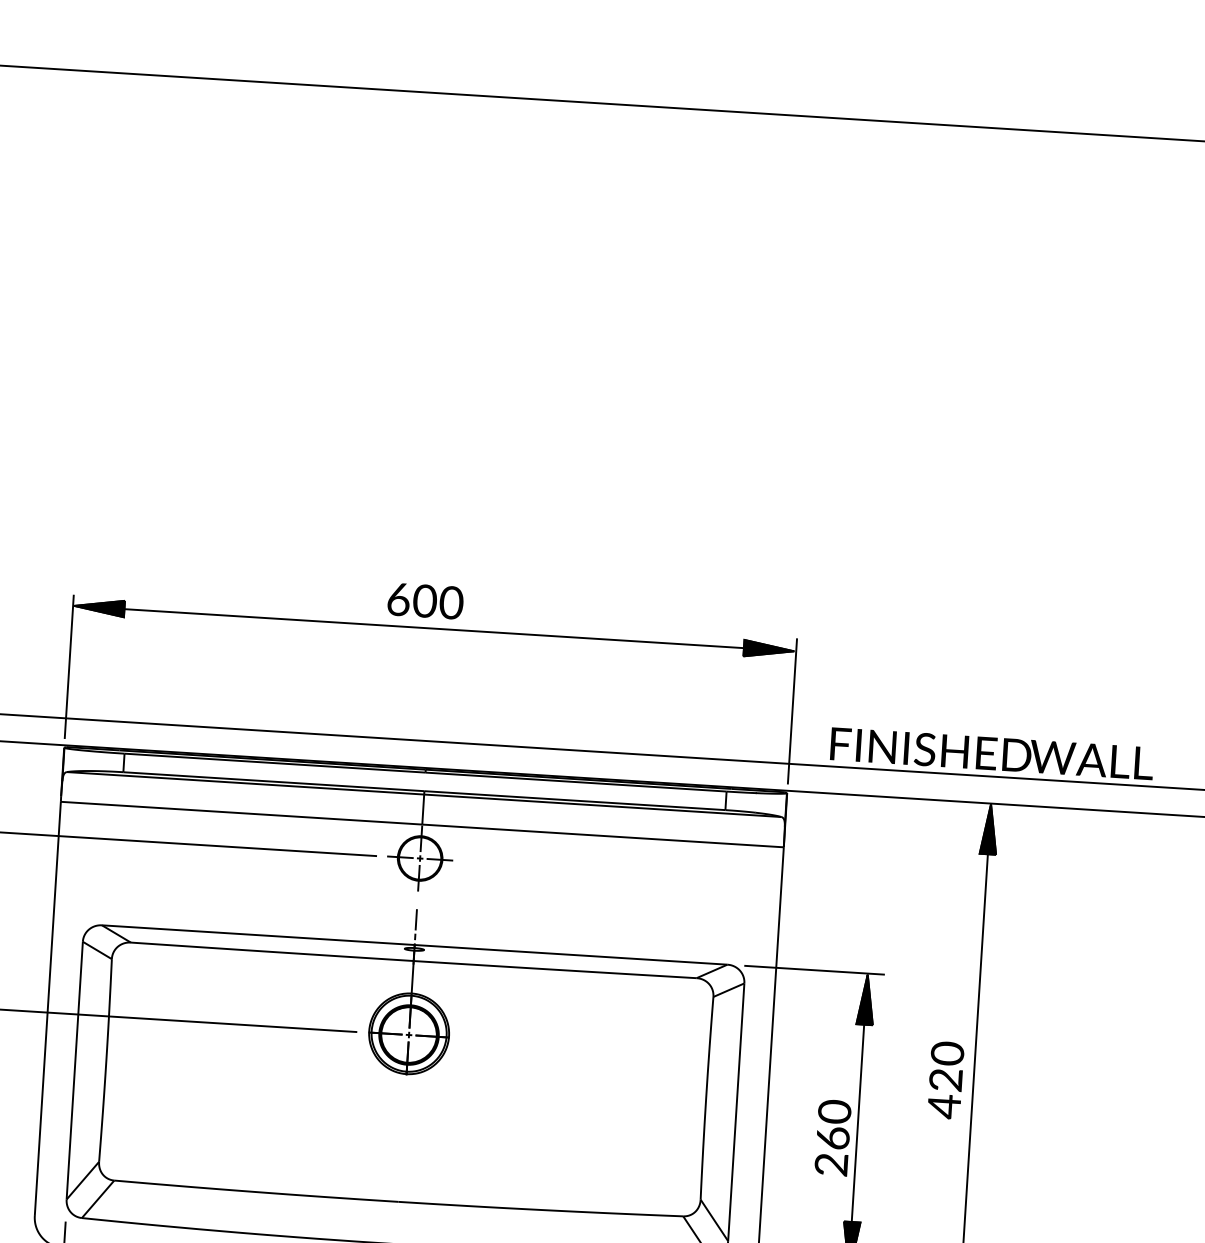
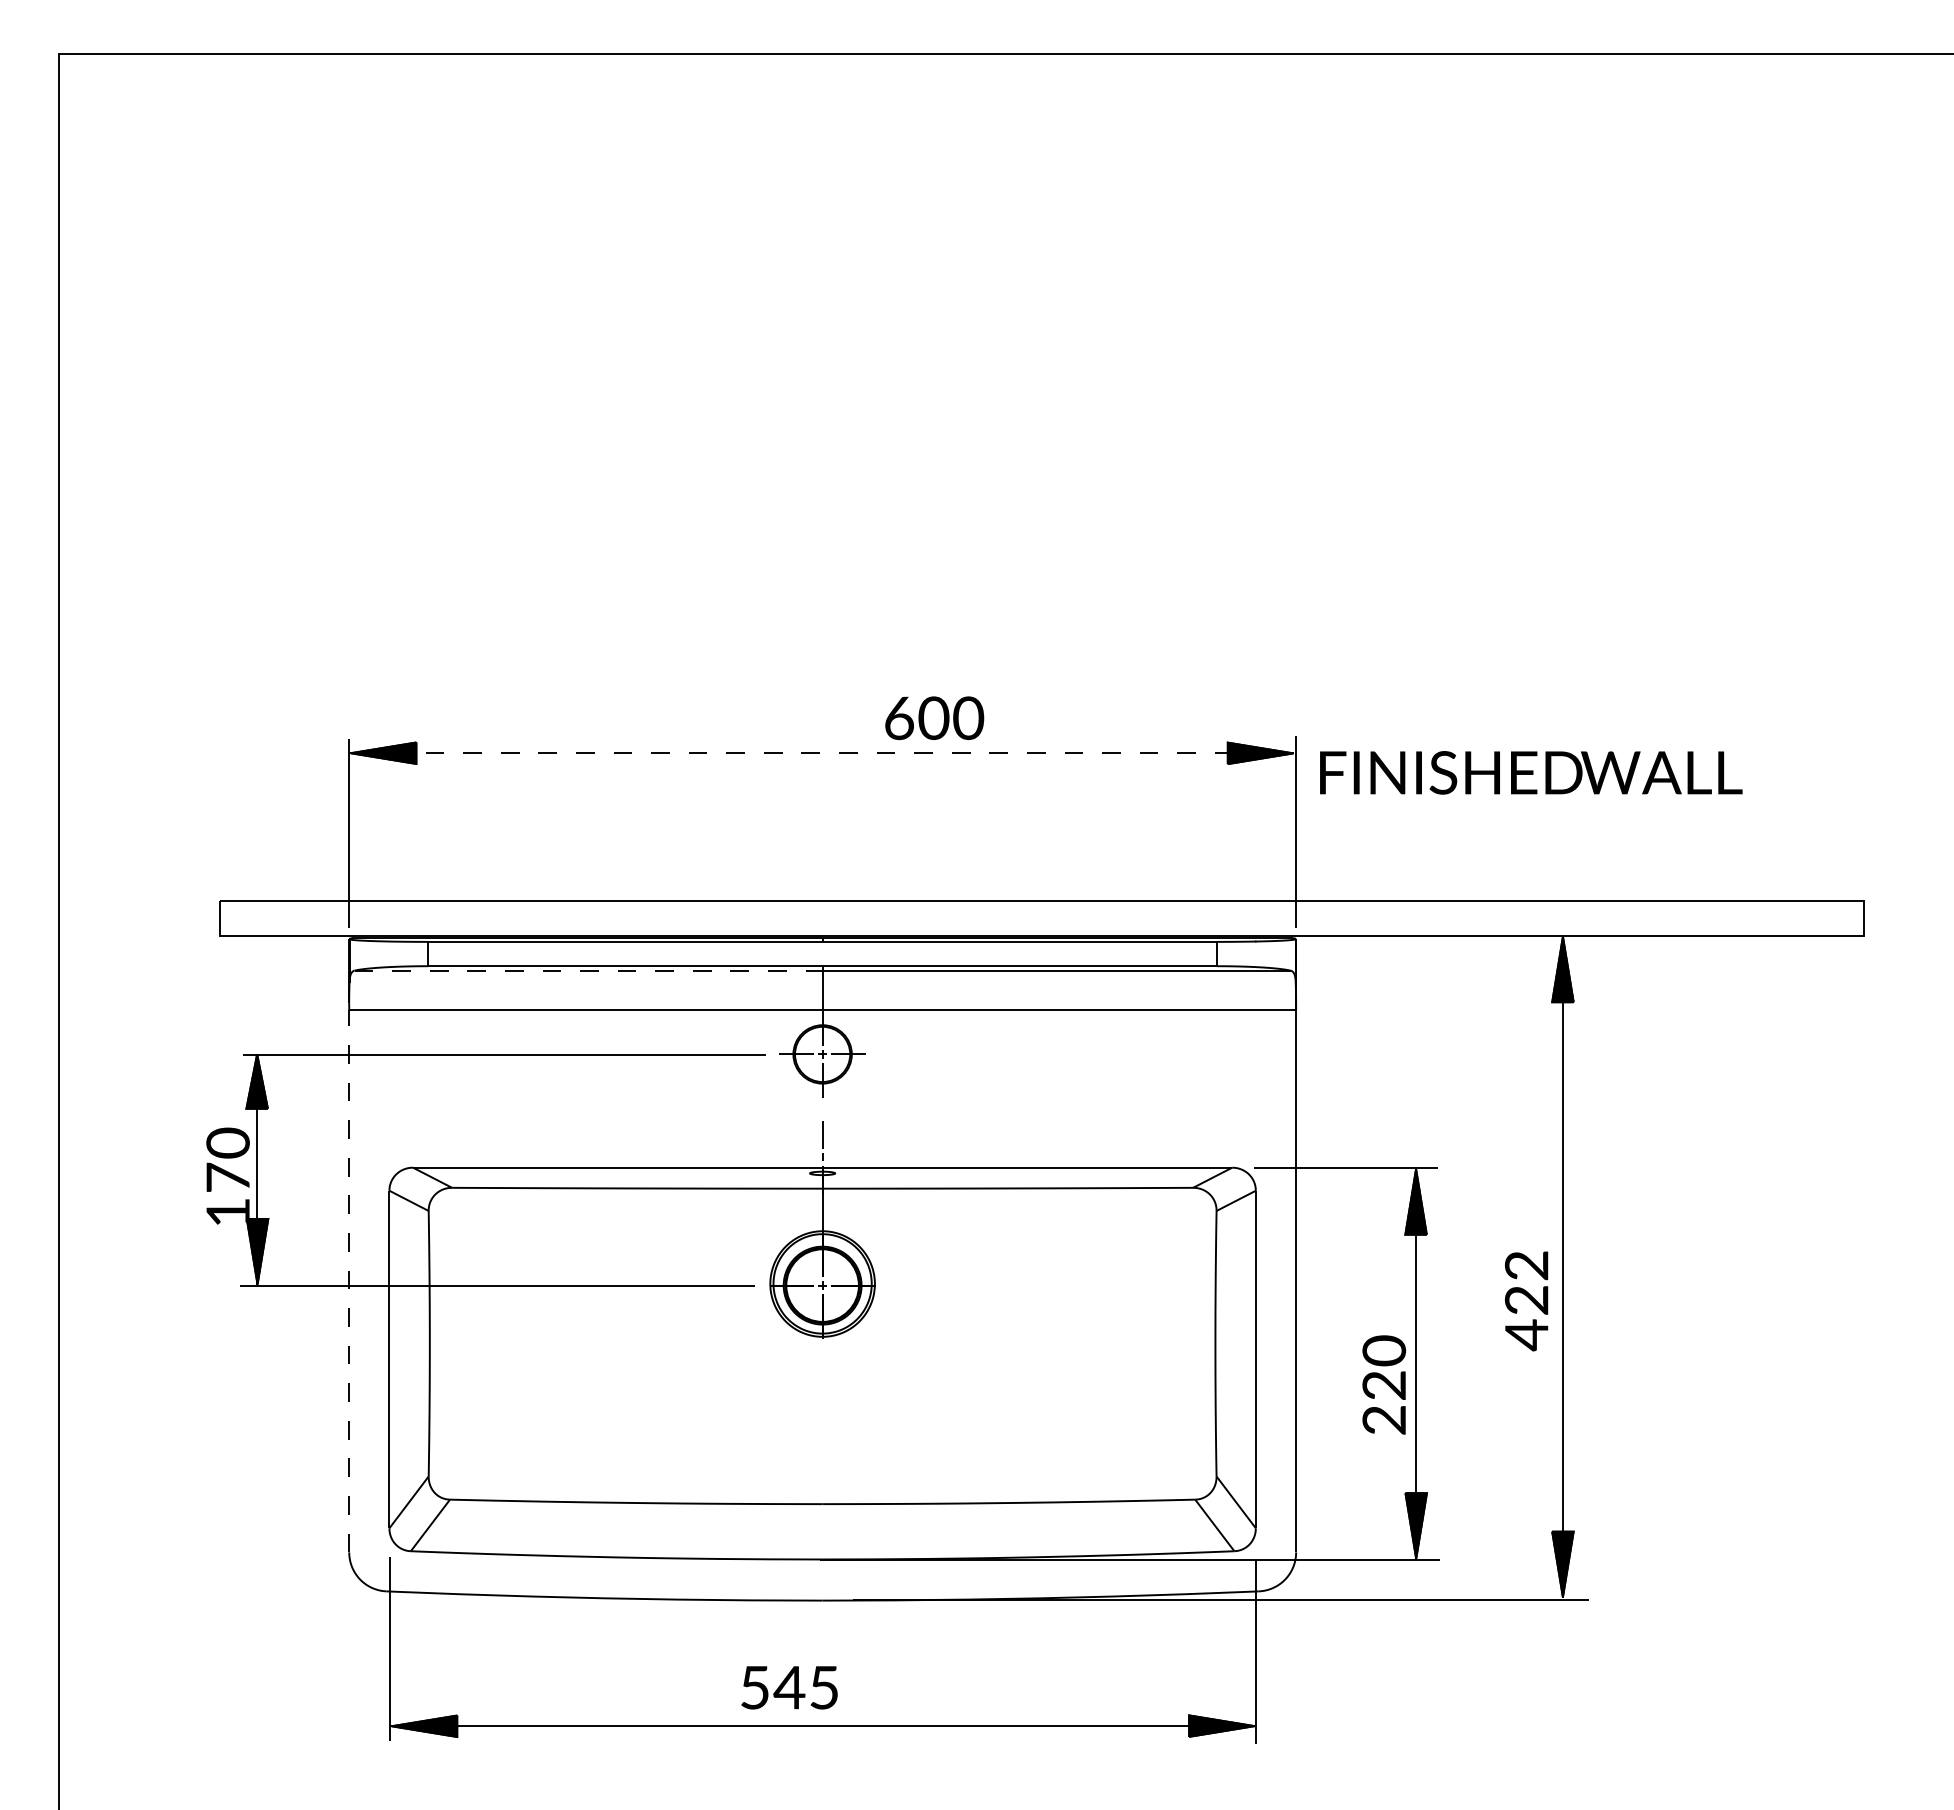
text: (425, 601) -> (934, 718), moved
line: (434, 628) -> (822, 753), solid -> dashed
text: (992, 753) -> (1531, 772), moved
line: (245, 783) -> (588, 970), solid -> dashed
line: (48, 1008) -> (349, 1280), solid -> dashed
text: (947, 1053) -> (1526, 1265), 420 -> 422
text: (833, 1137) -> (1384, 1384), 260 -> 220

